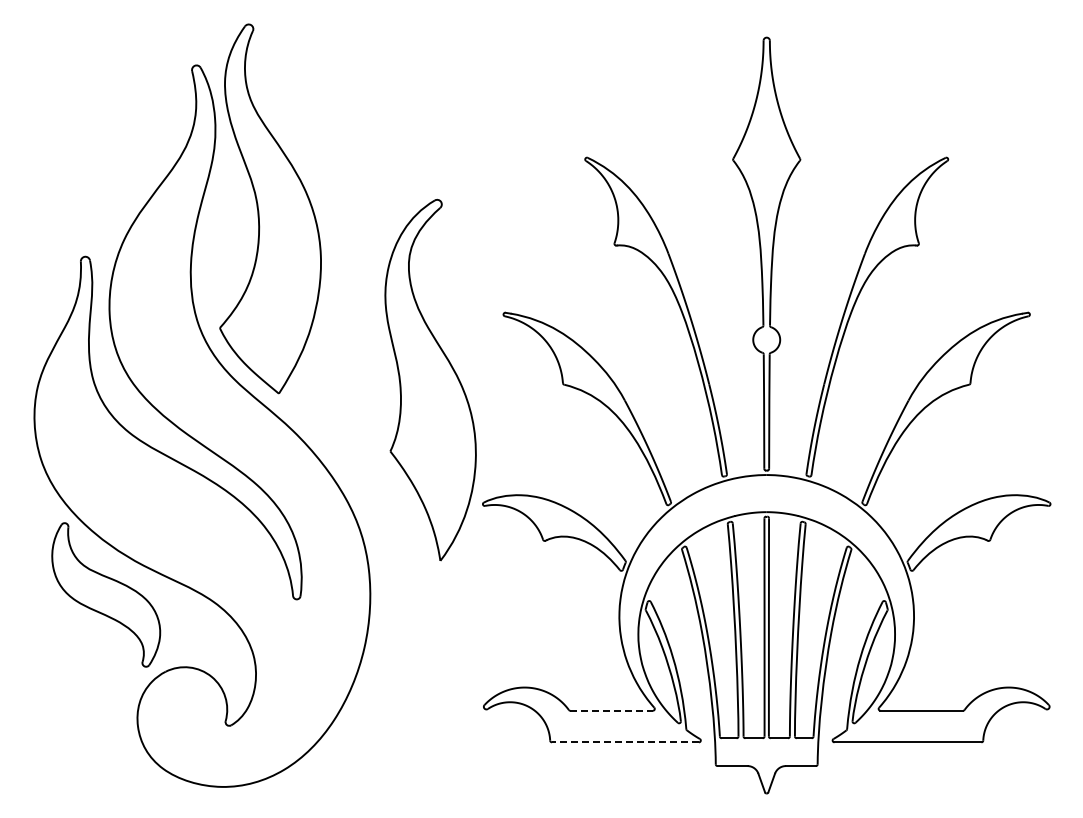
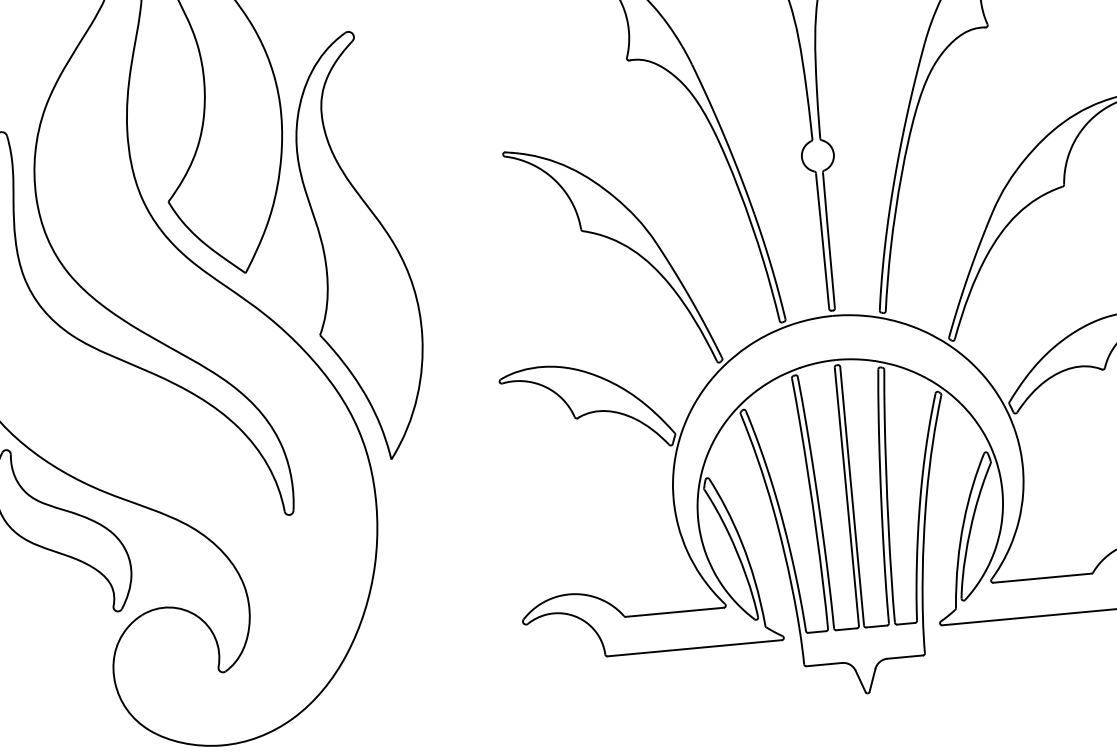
part: (430, 380) -> (359, 246), moved
line: (612, 710) -> (675, 611), dashed -> solid
line: (625, 742) -> (694, 648), dashed -> solid

